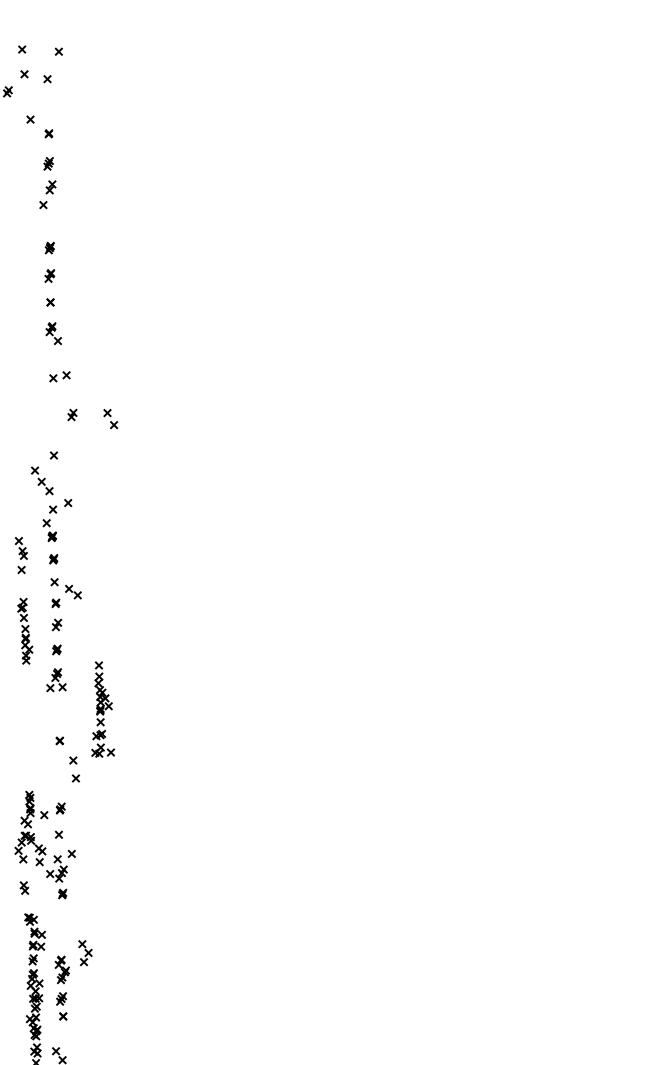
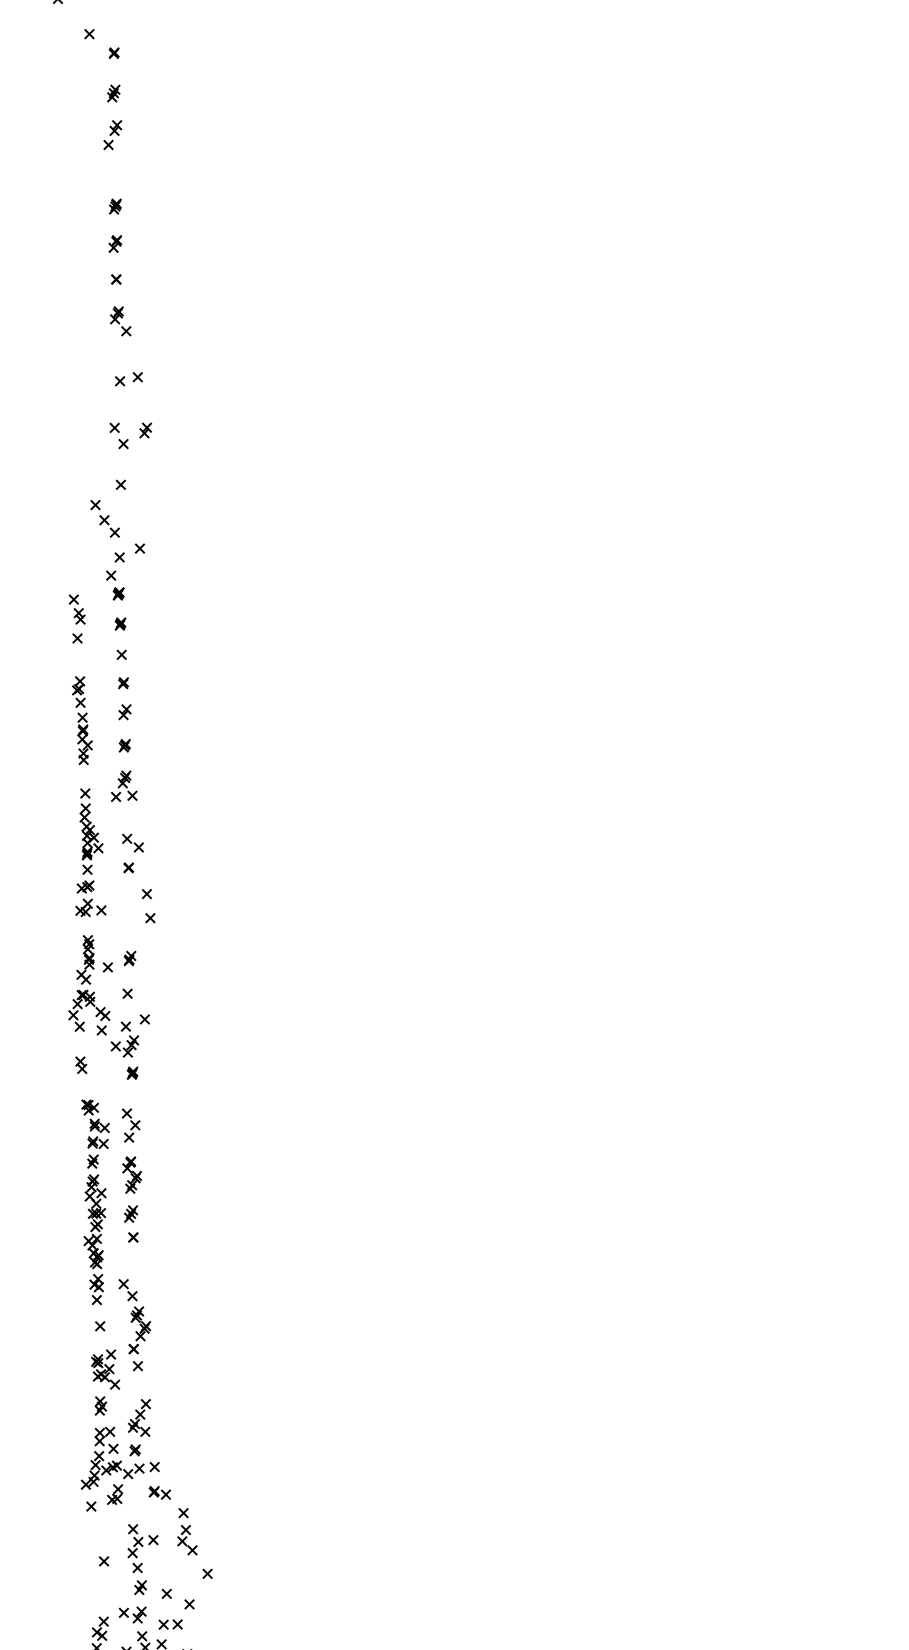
part: (47, 195) -> (112, 135), size x0.71
part: (110, 418) -> (118, 435), moved
part: (73, 591) -> (132, 842), moved
part: (102, 709) -> (90, 852), moved
part: (84, 953) -> (130, 1125), moved

